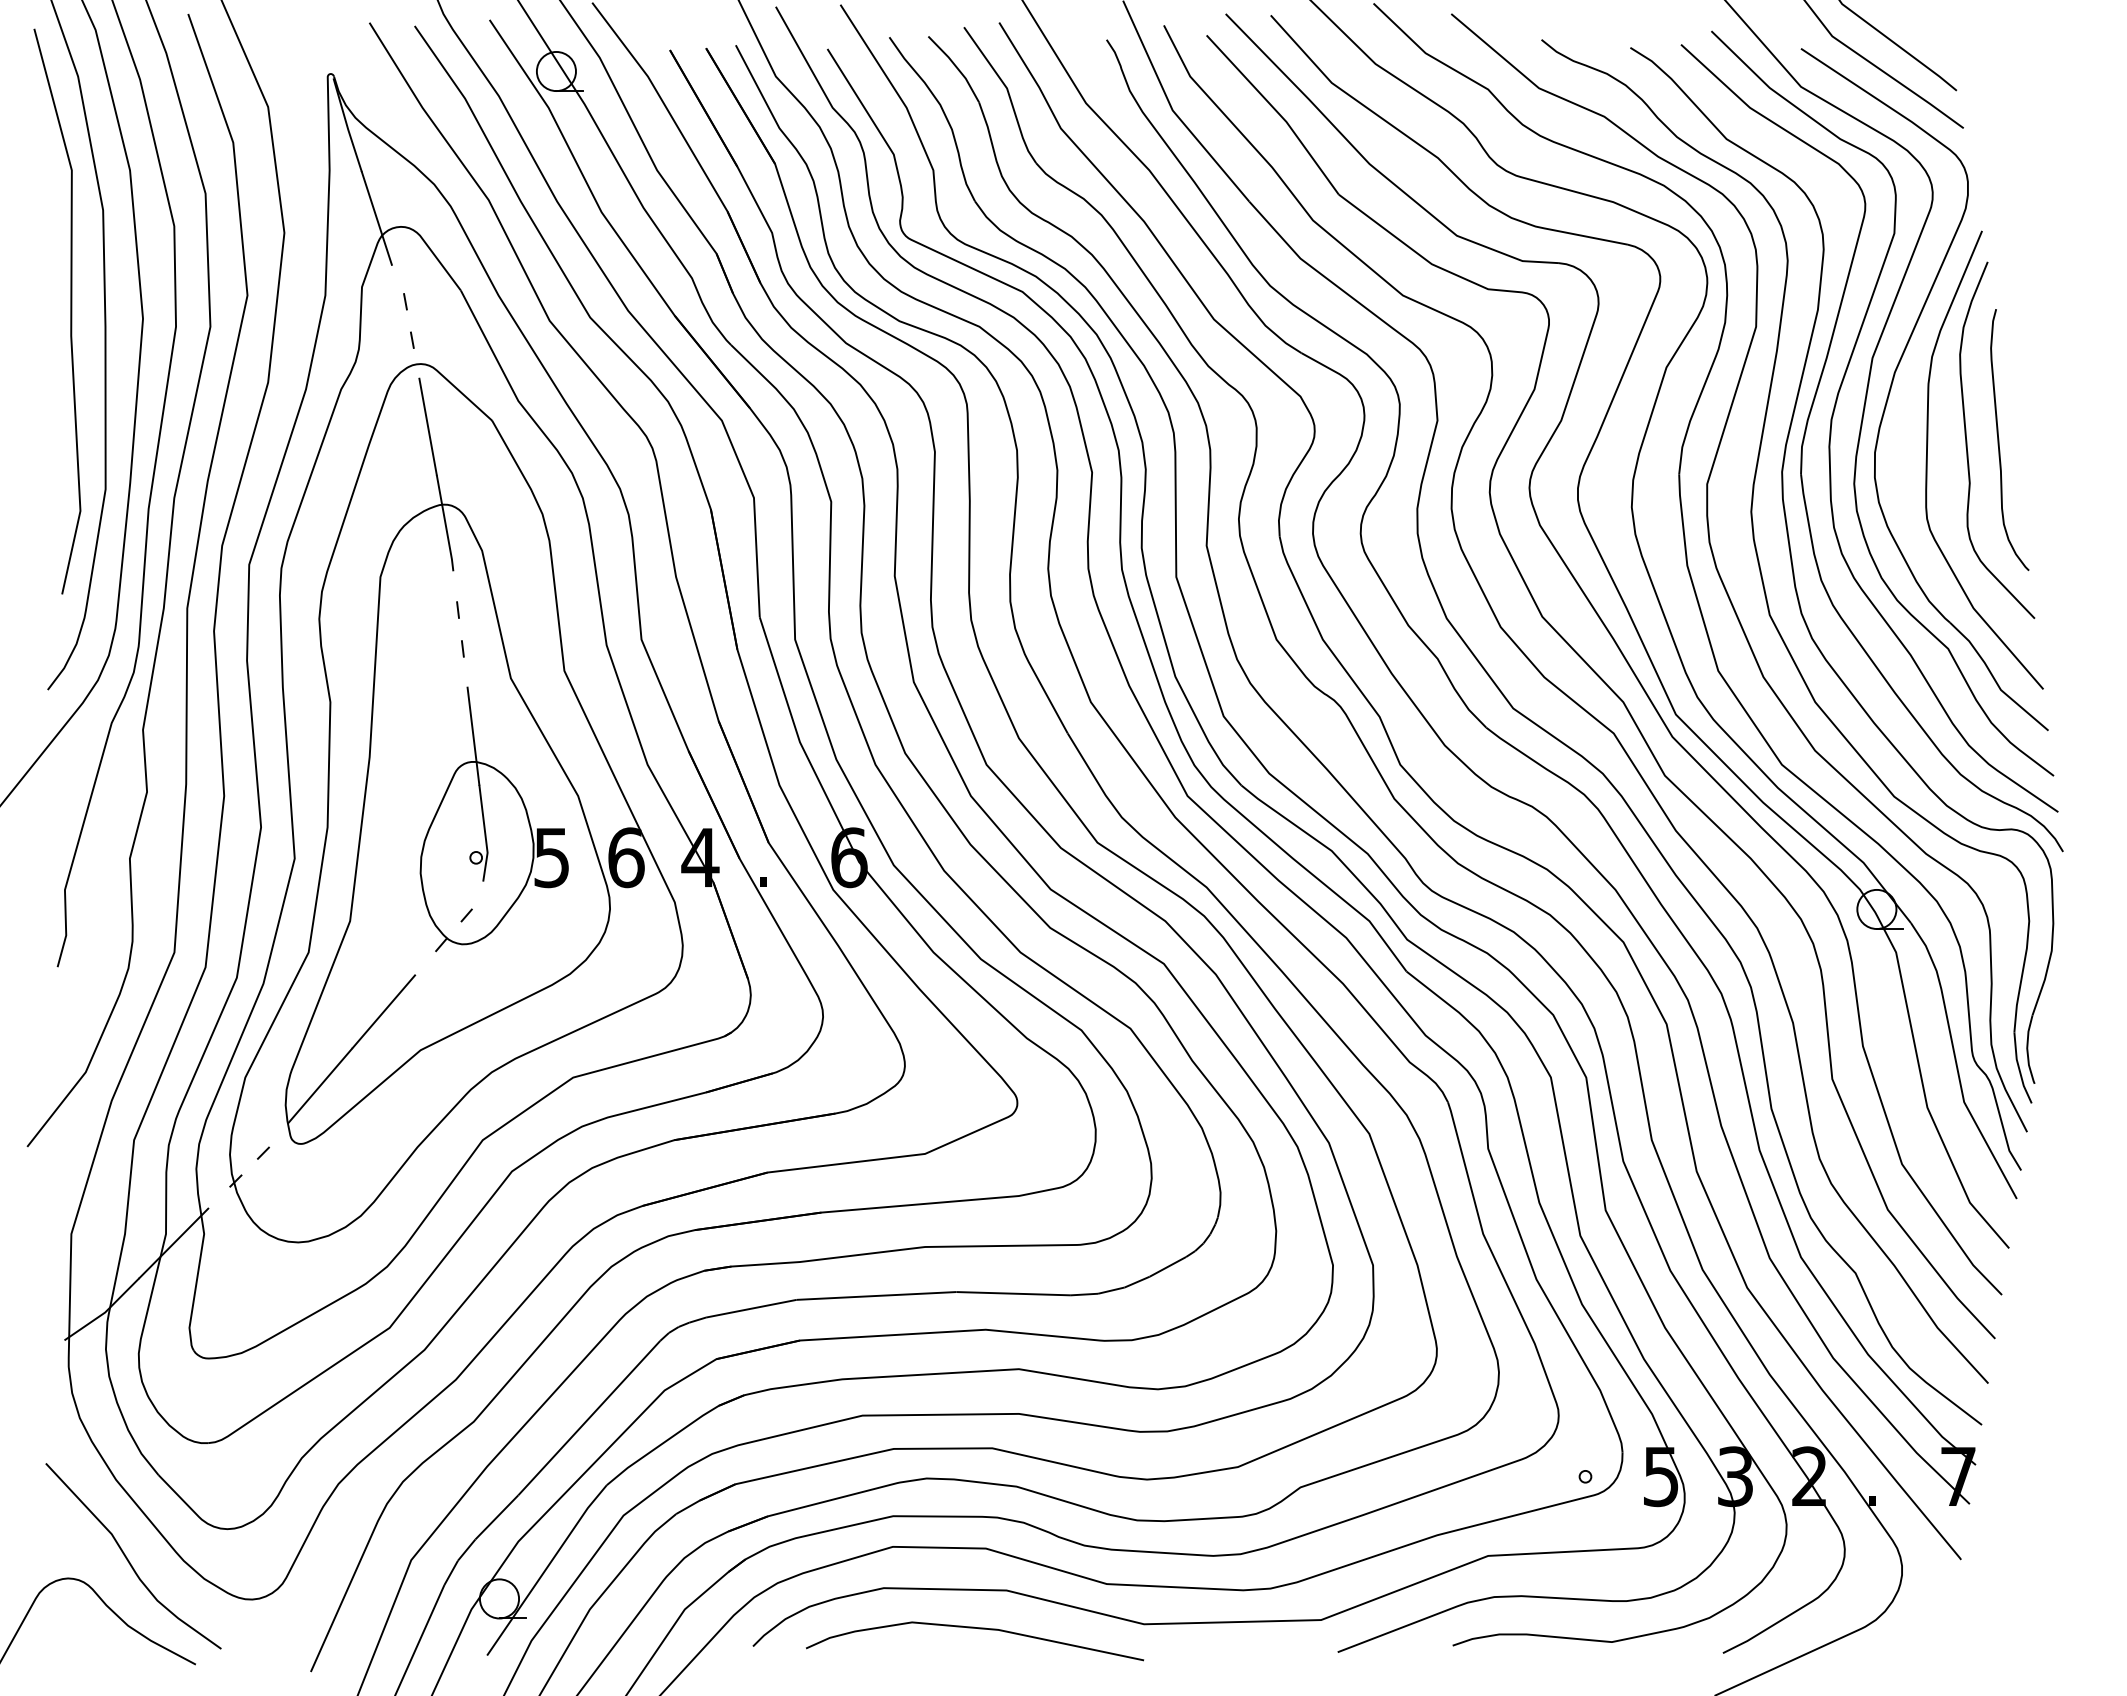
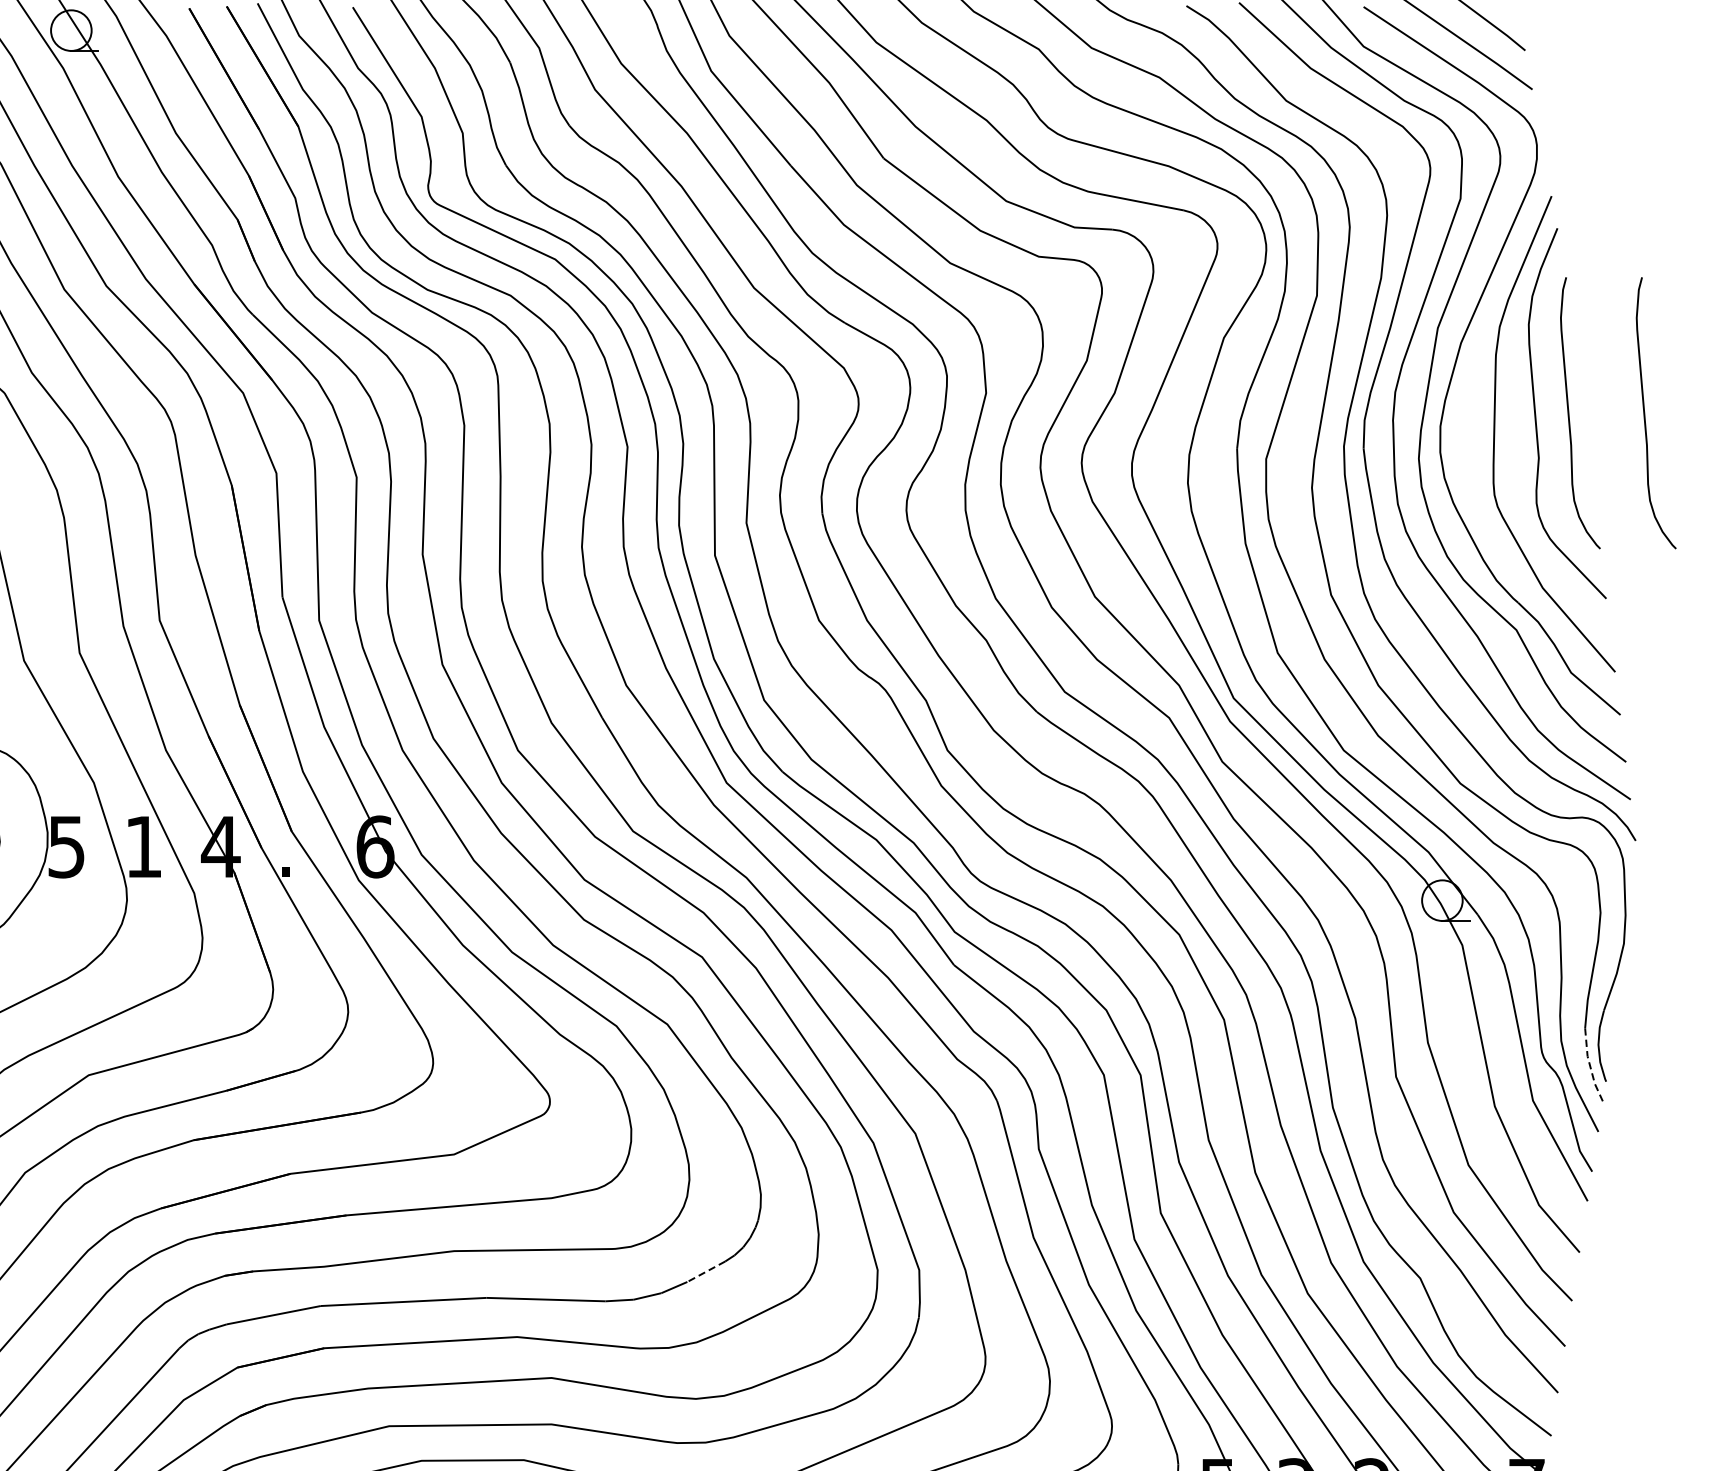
curve: (2072, 439) -> (1645, 412), added
text: (626, 857) -> (144, 846), 6 -> 1
line: (2019, 1068) -> (1590, 1065), solid -> dashed
line: (1167, 1266) -> (705, 1271), solid -> dashed

